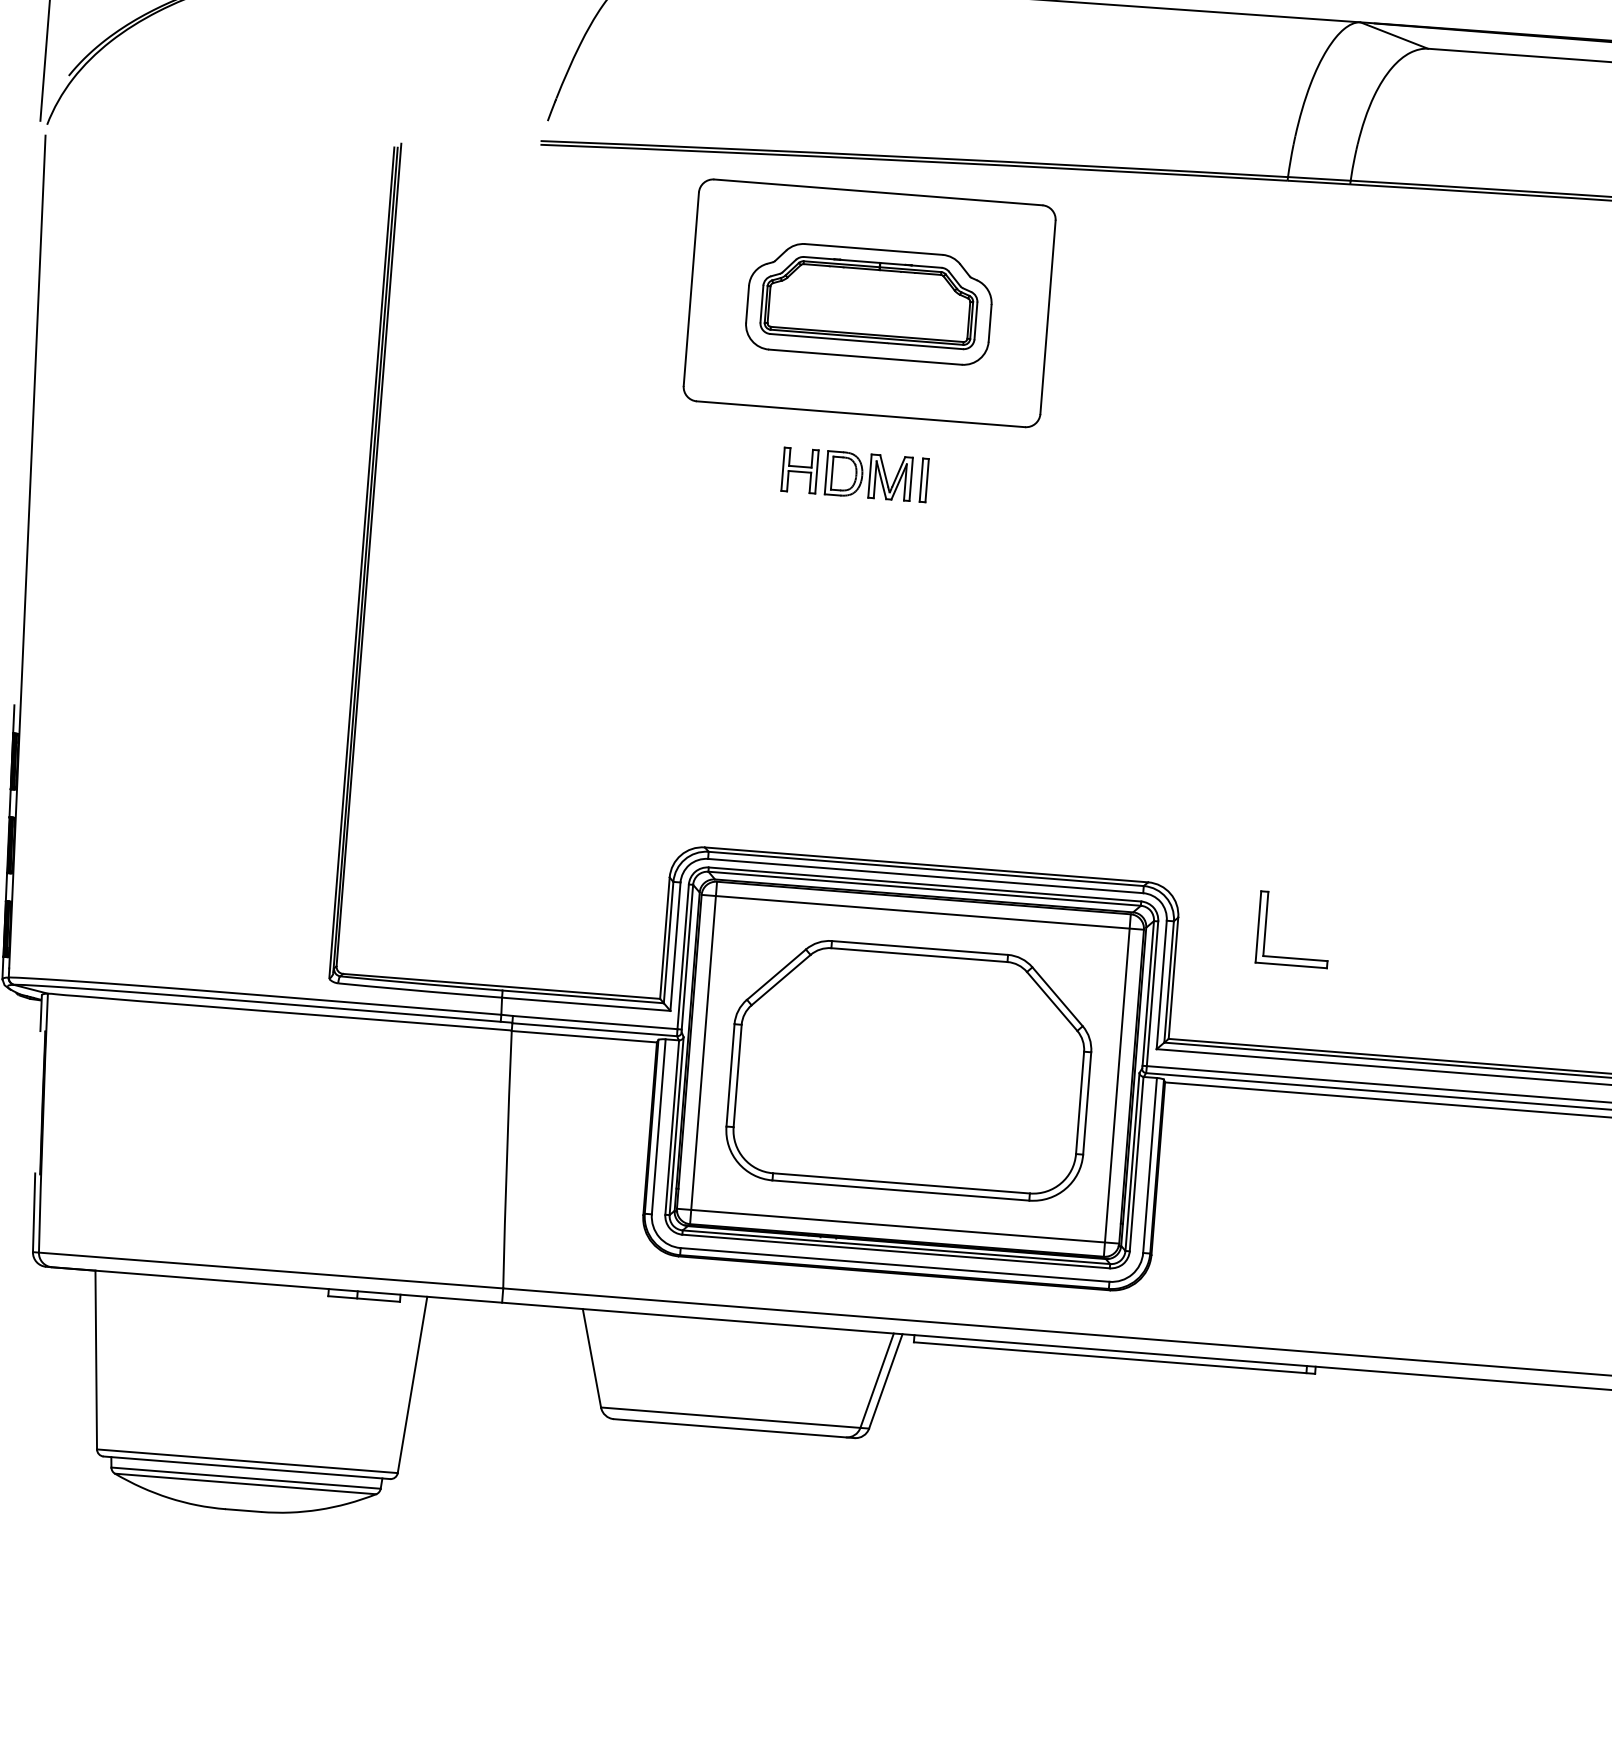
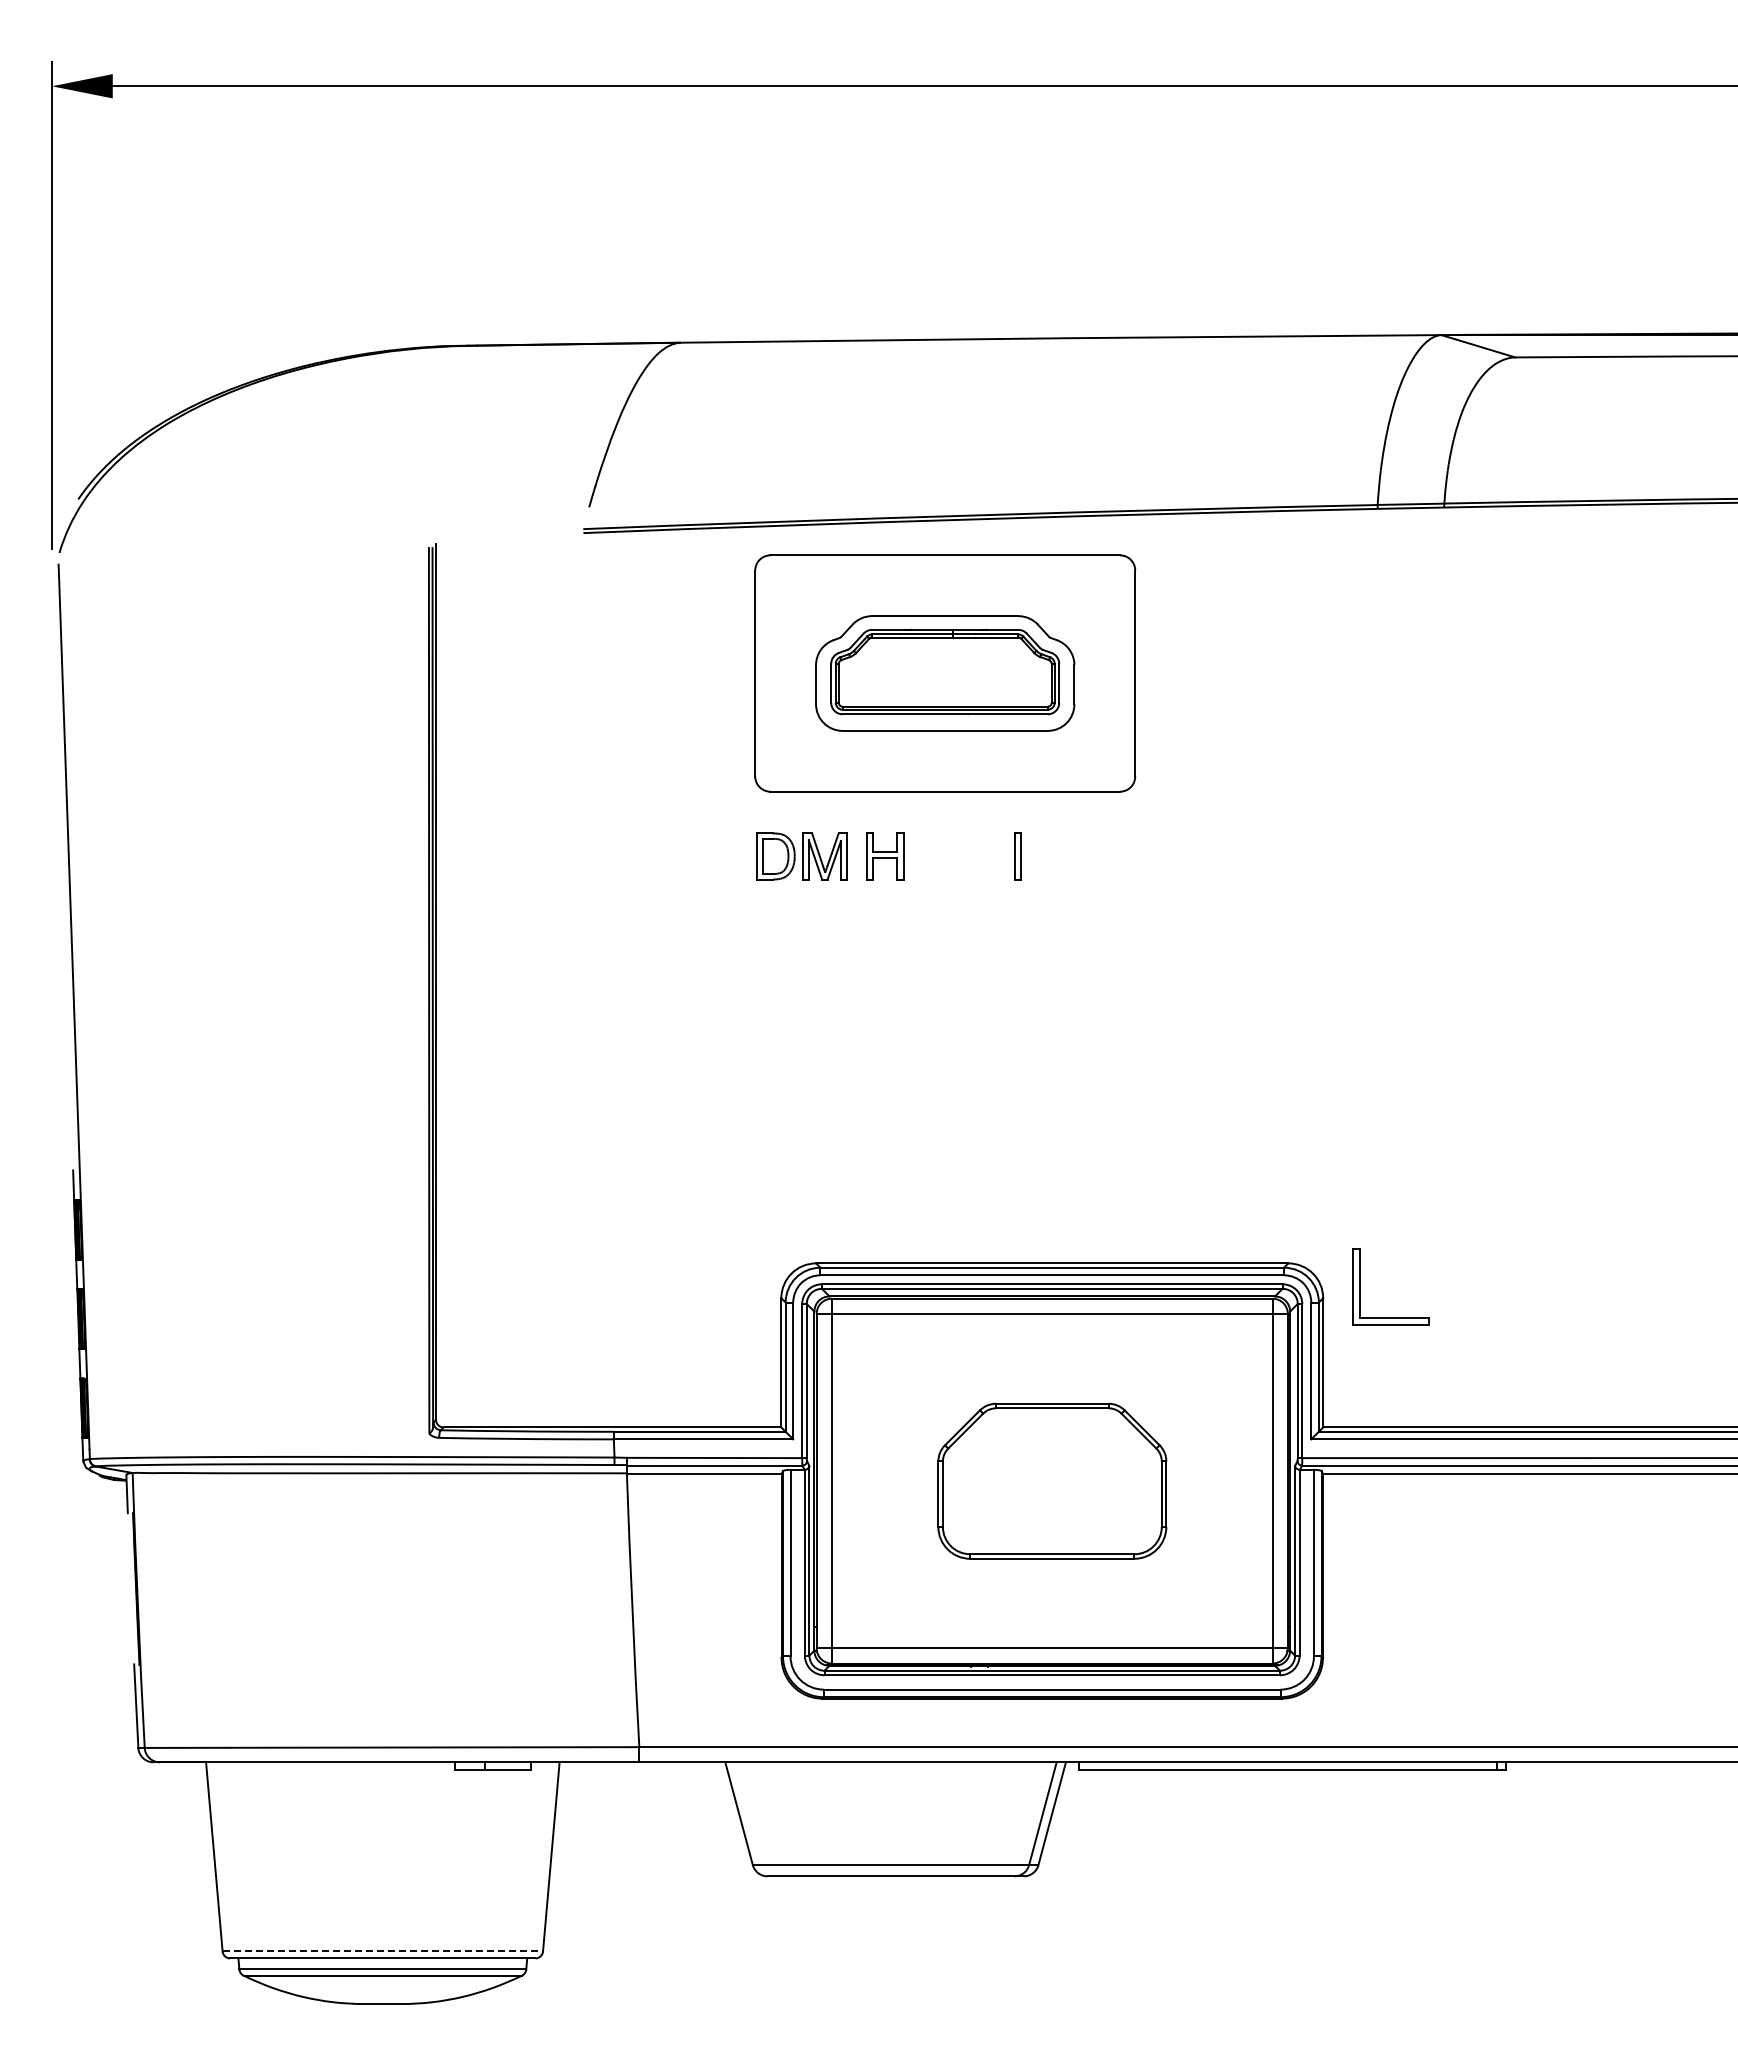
part: (868, 476) -> (801, 856), moved
part: (1265, 926) -> (1360, 1286), moved
part: (910, 1069) -> (1052, 1481), size x0.6
line: (248, 1461) -> (383, 1951), solid -> dashed

